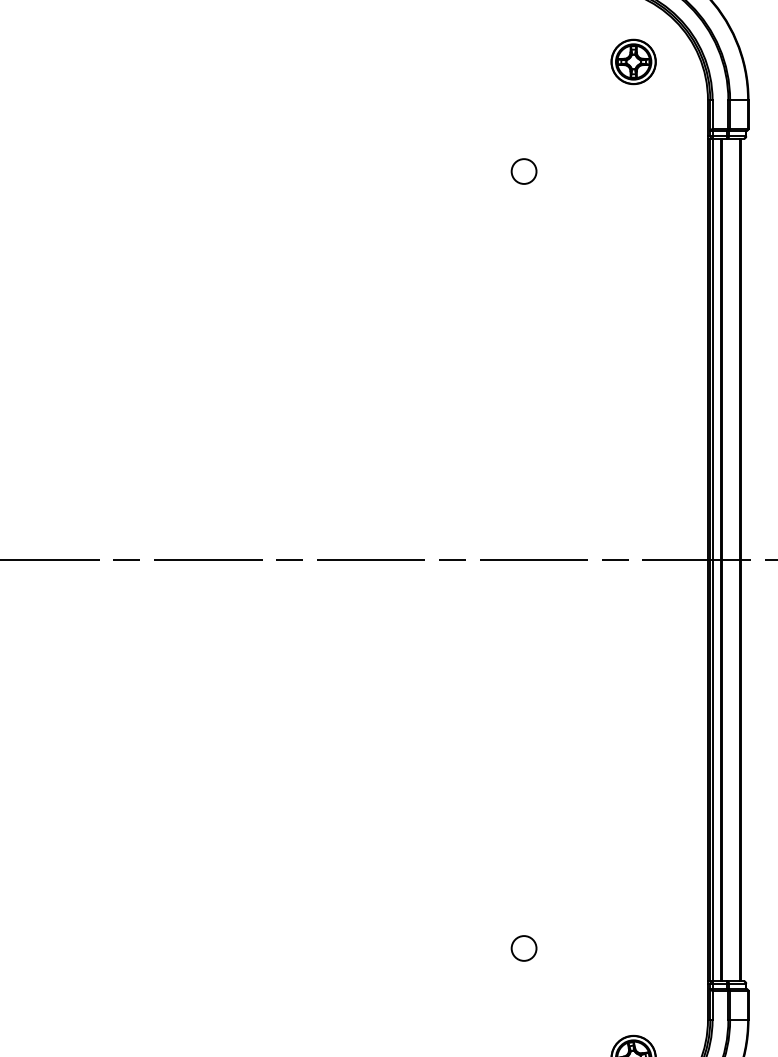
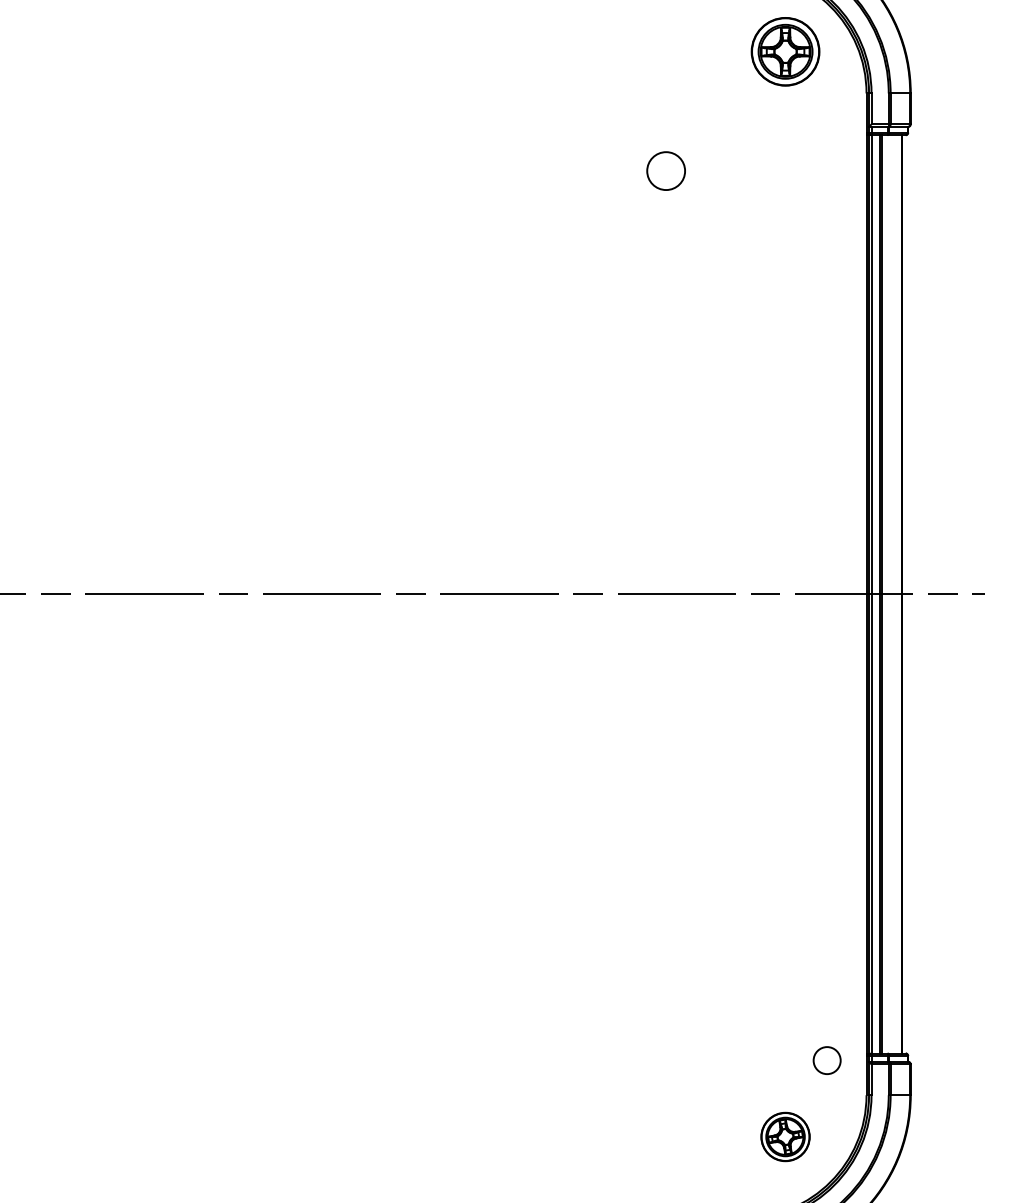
part: (633, 61) -> (785, 51), size x1.4
circle: (523, 170) -> (665, 170), size x1.4
circle: (523, 948) -> (826, 1060), moved

